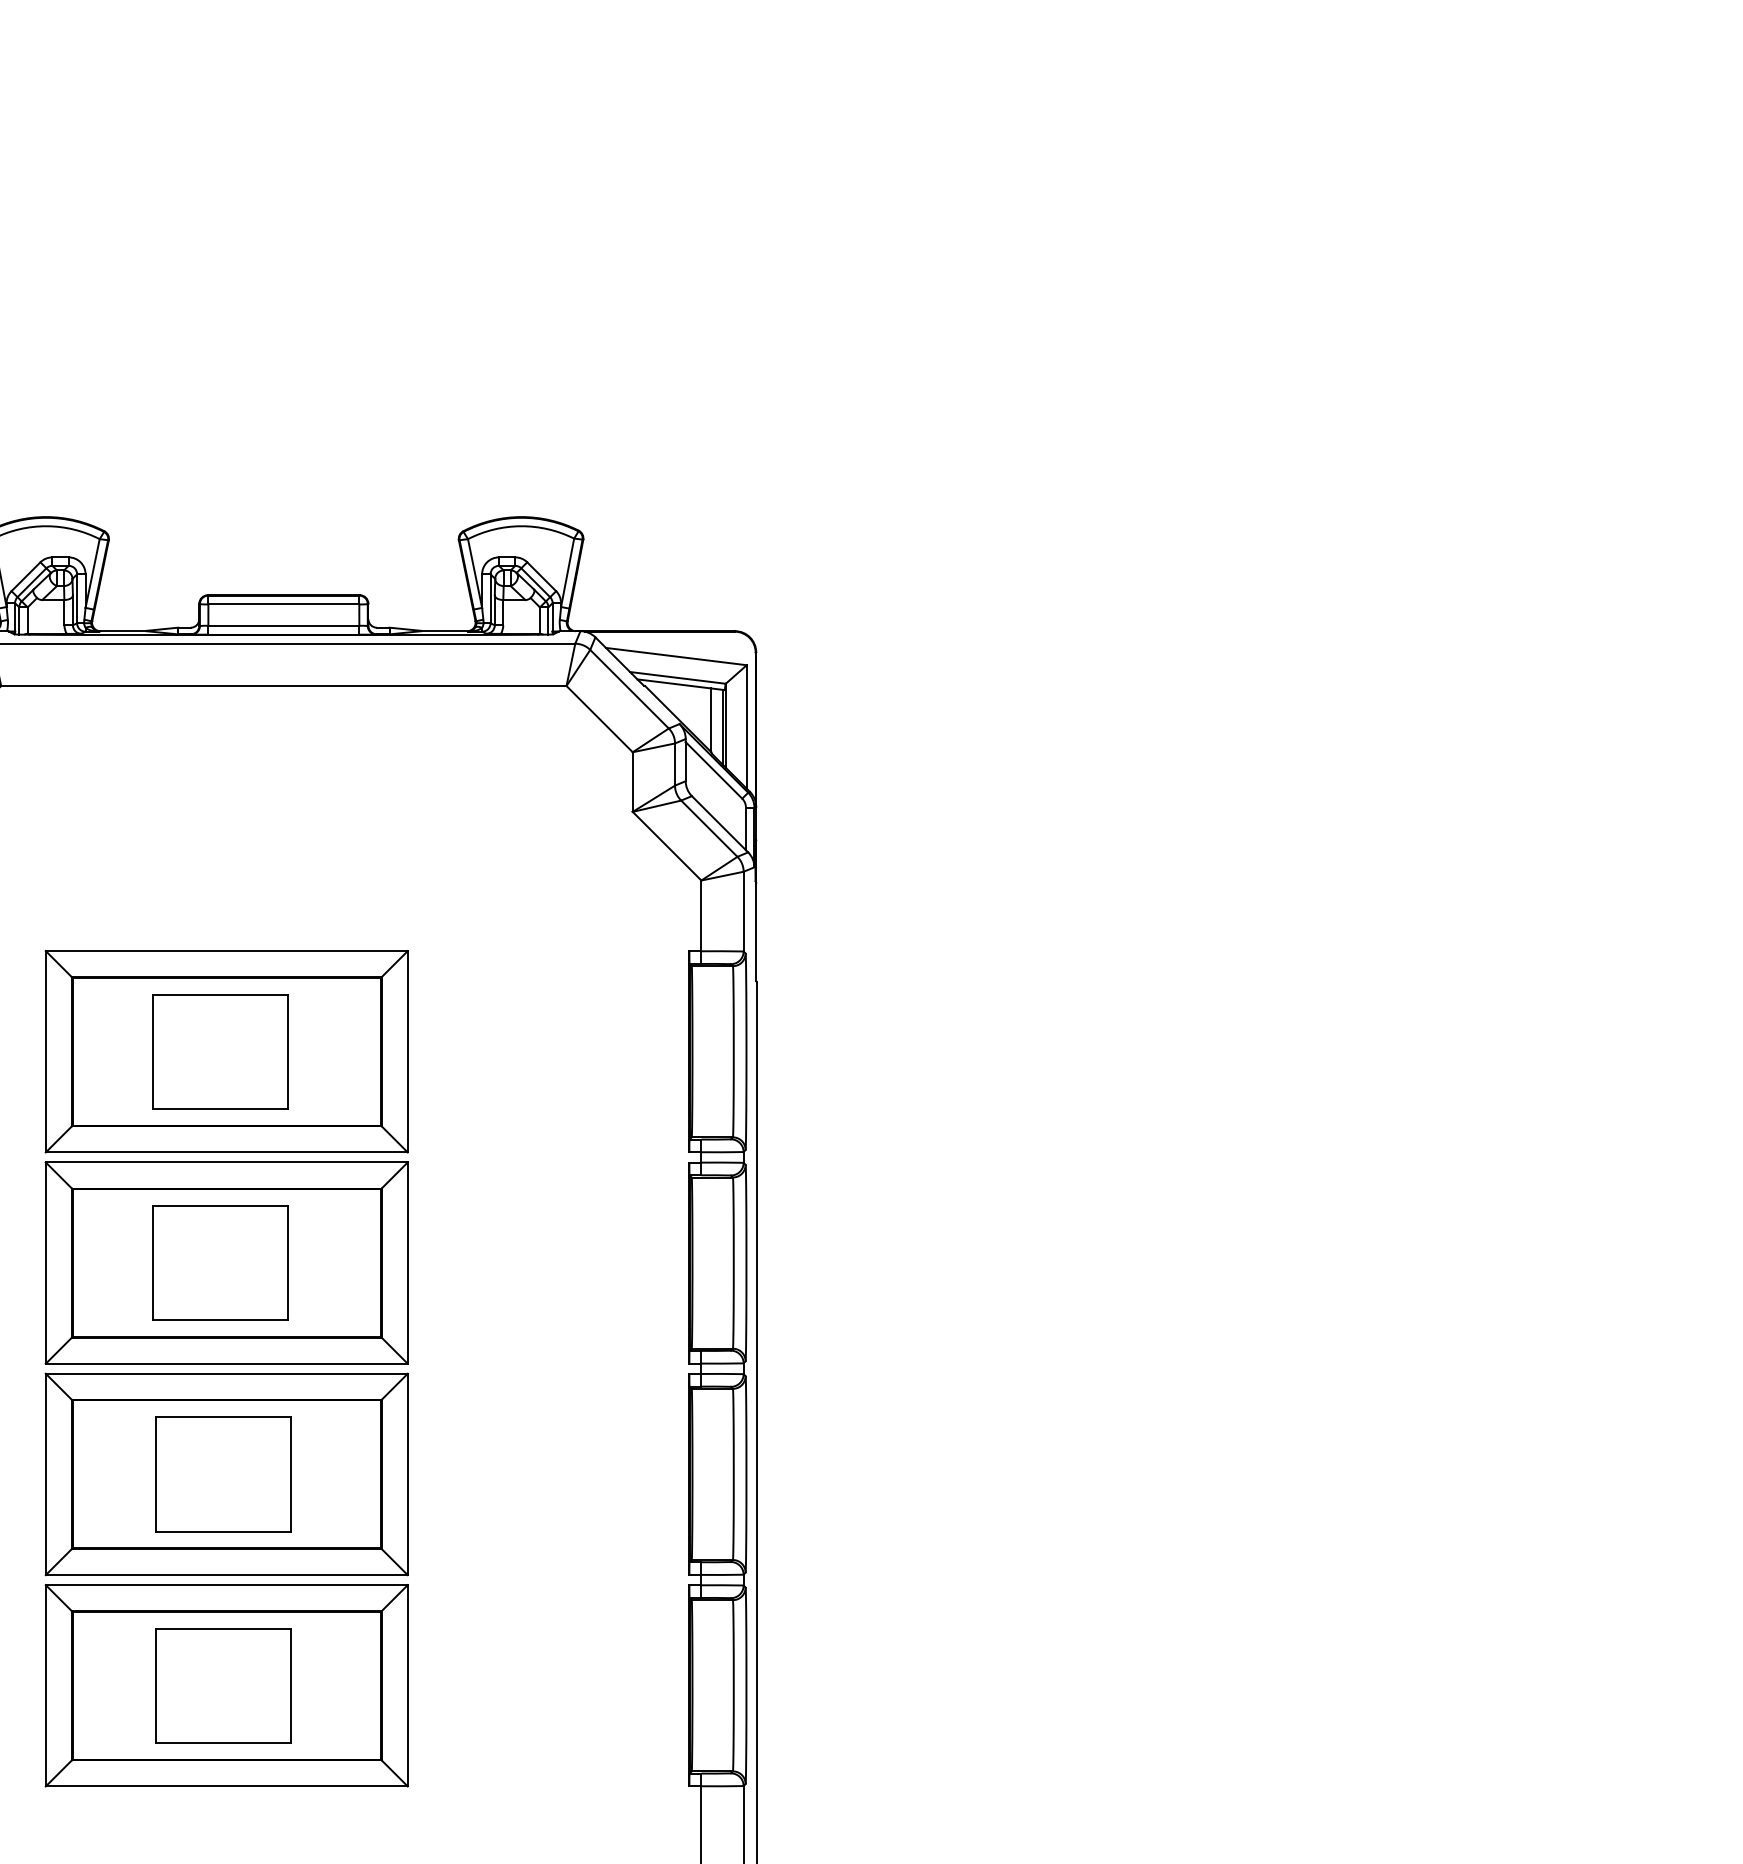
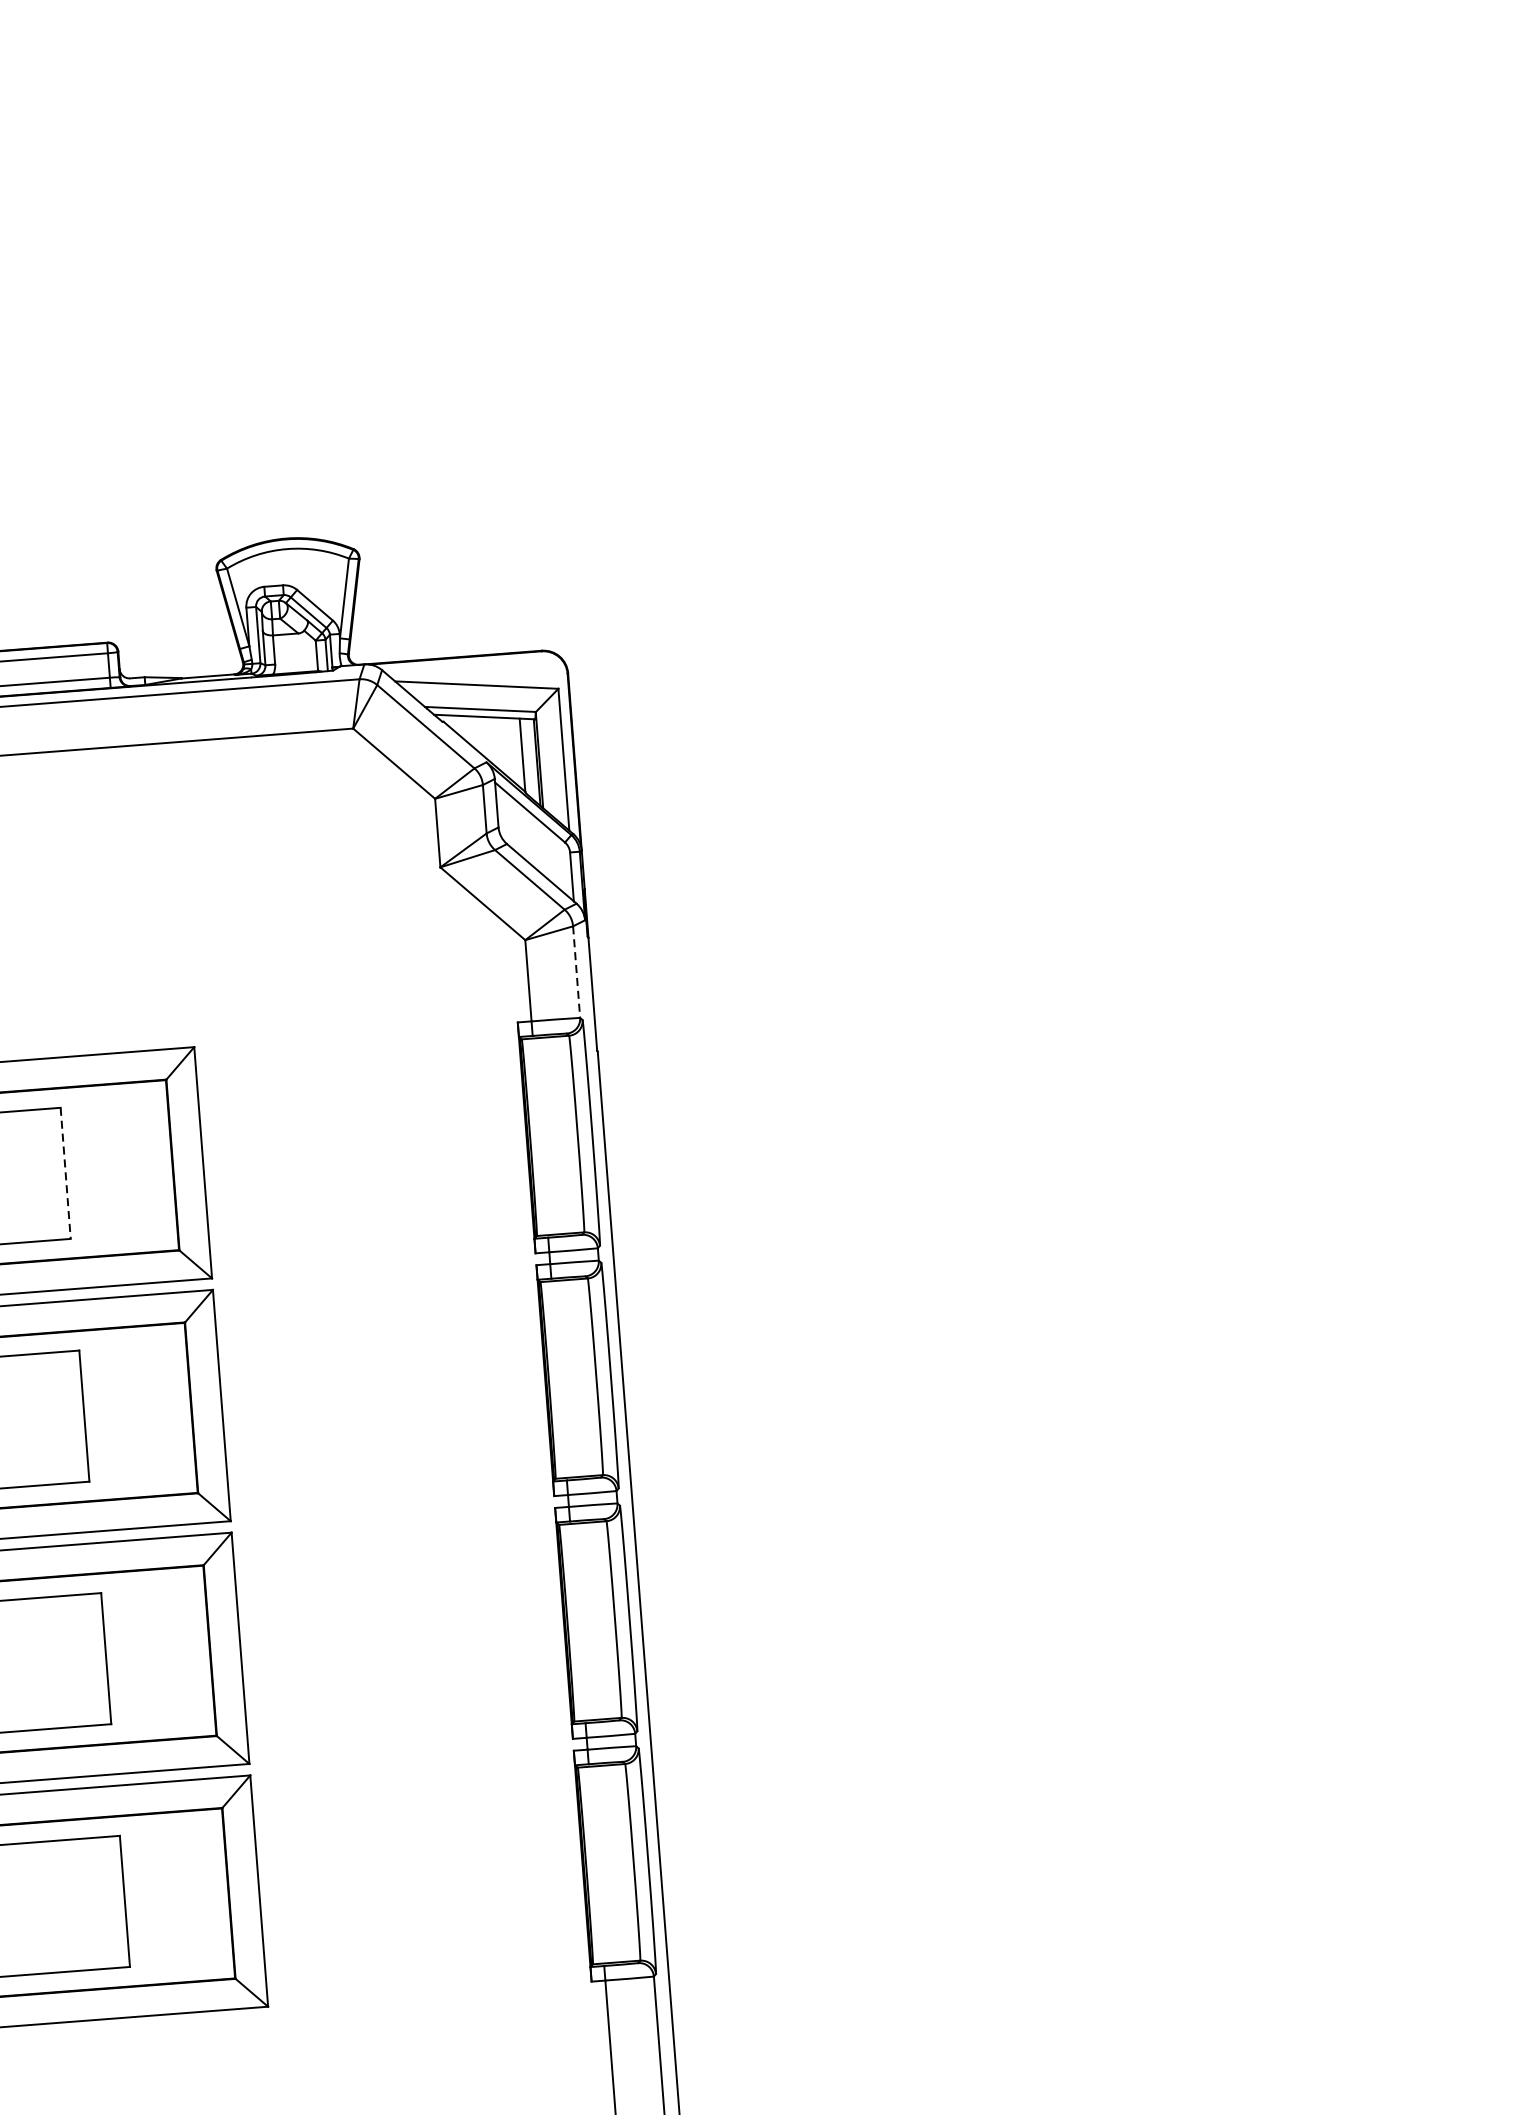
line: (743, 911) -> (576, 971), solid -> dashed
line: (288, 1052) -> (66, 1174), solid -> dashed

